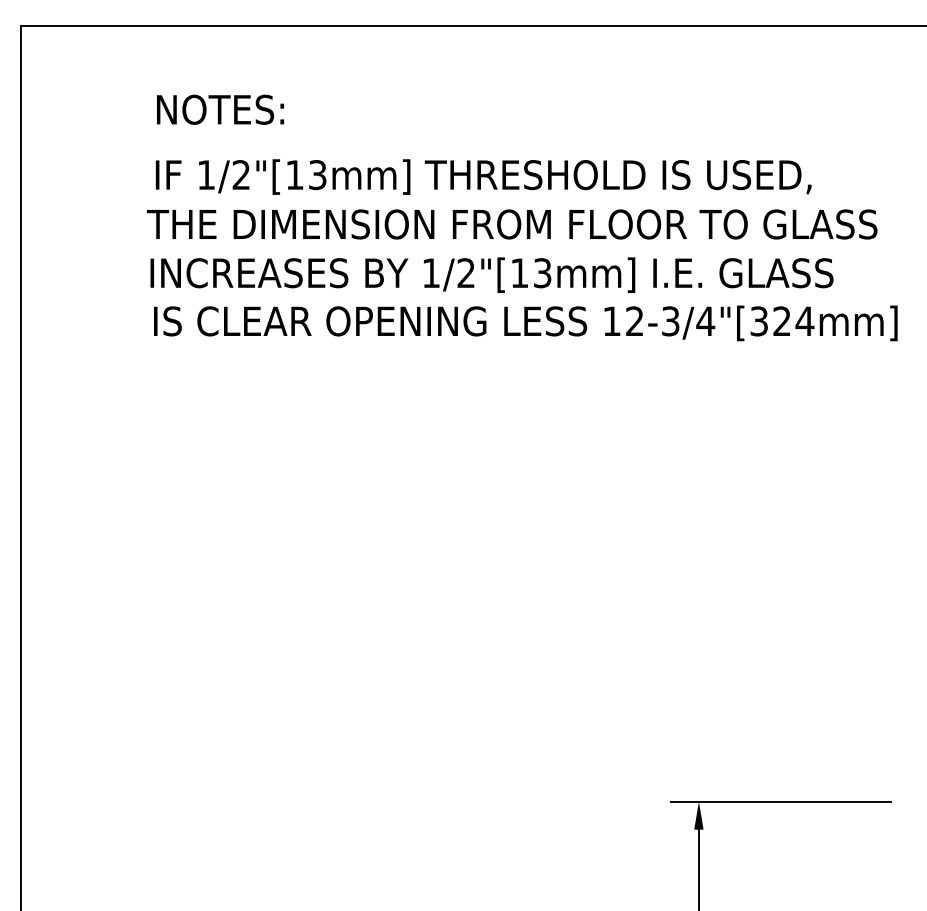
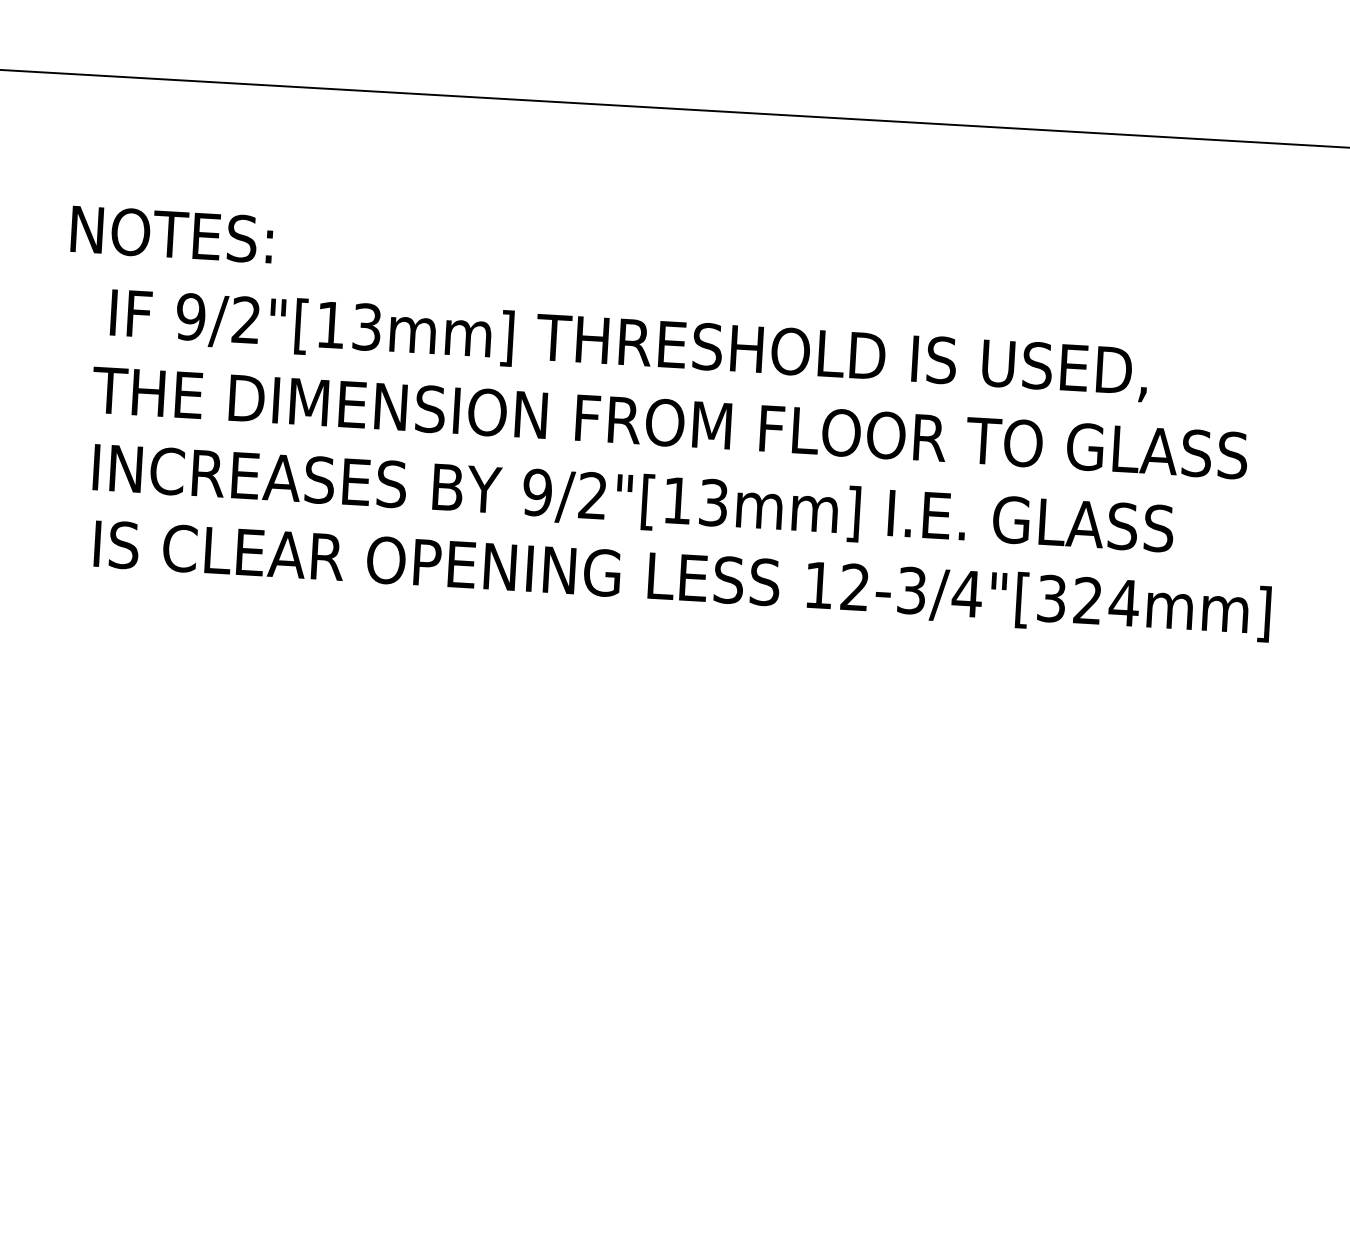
text: (220, 109) -> (172, 234), moved
text: (206, 175) -> (191, 317), 1/2"[13mm] -> 9/2"[13mm]
text: (431, 273) -> (537, 493), 1/2"[13mm] -> 9/2"[13mm]

